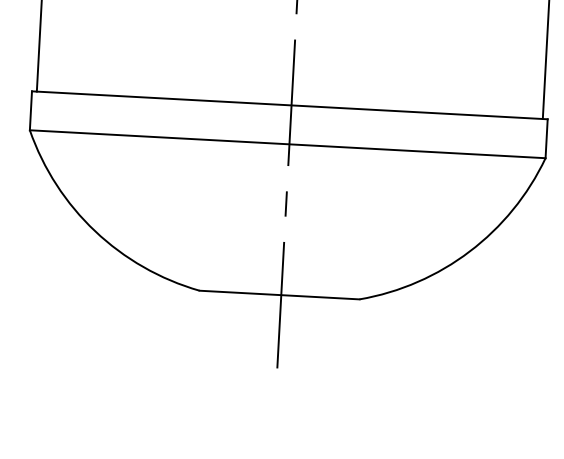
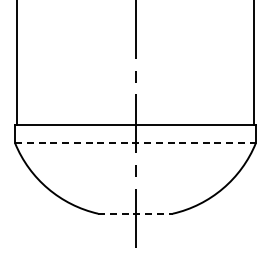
line: (287, 144) -> (135, 143), solid -> dashed
line: (279, 294) -> (135, 213), solid -> dashed

